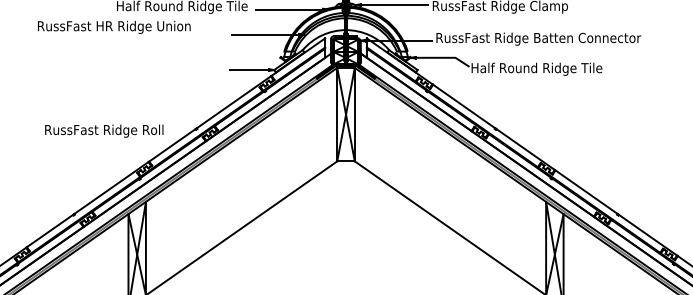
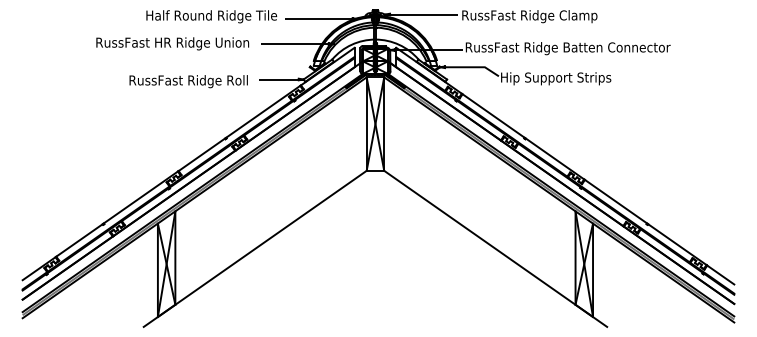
text: (114, 27) -> (172, 43), moved
text: (541, 69) -> (570, 78), Half Round Ridge Tile -> Hip Support Strips
text: (104, 131) -> (188, 81), moved

